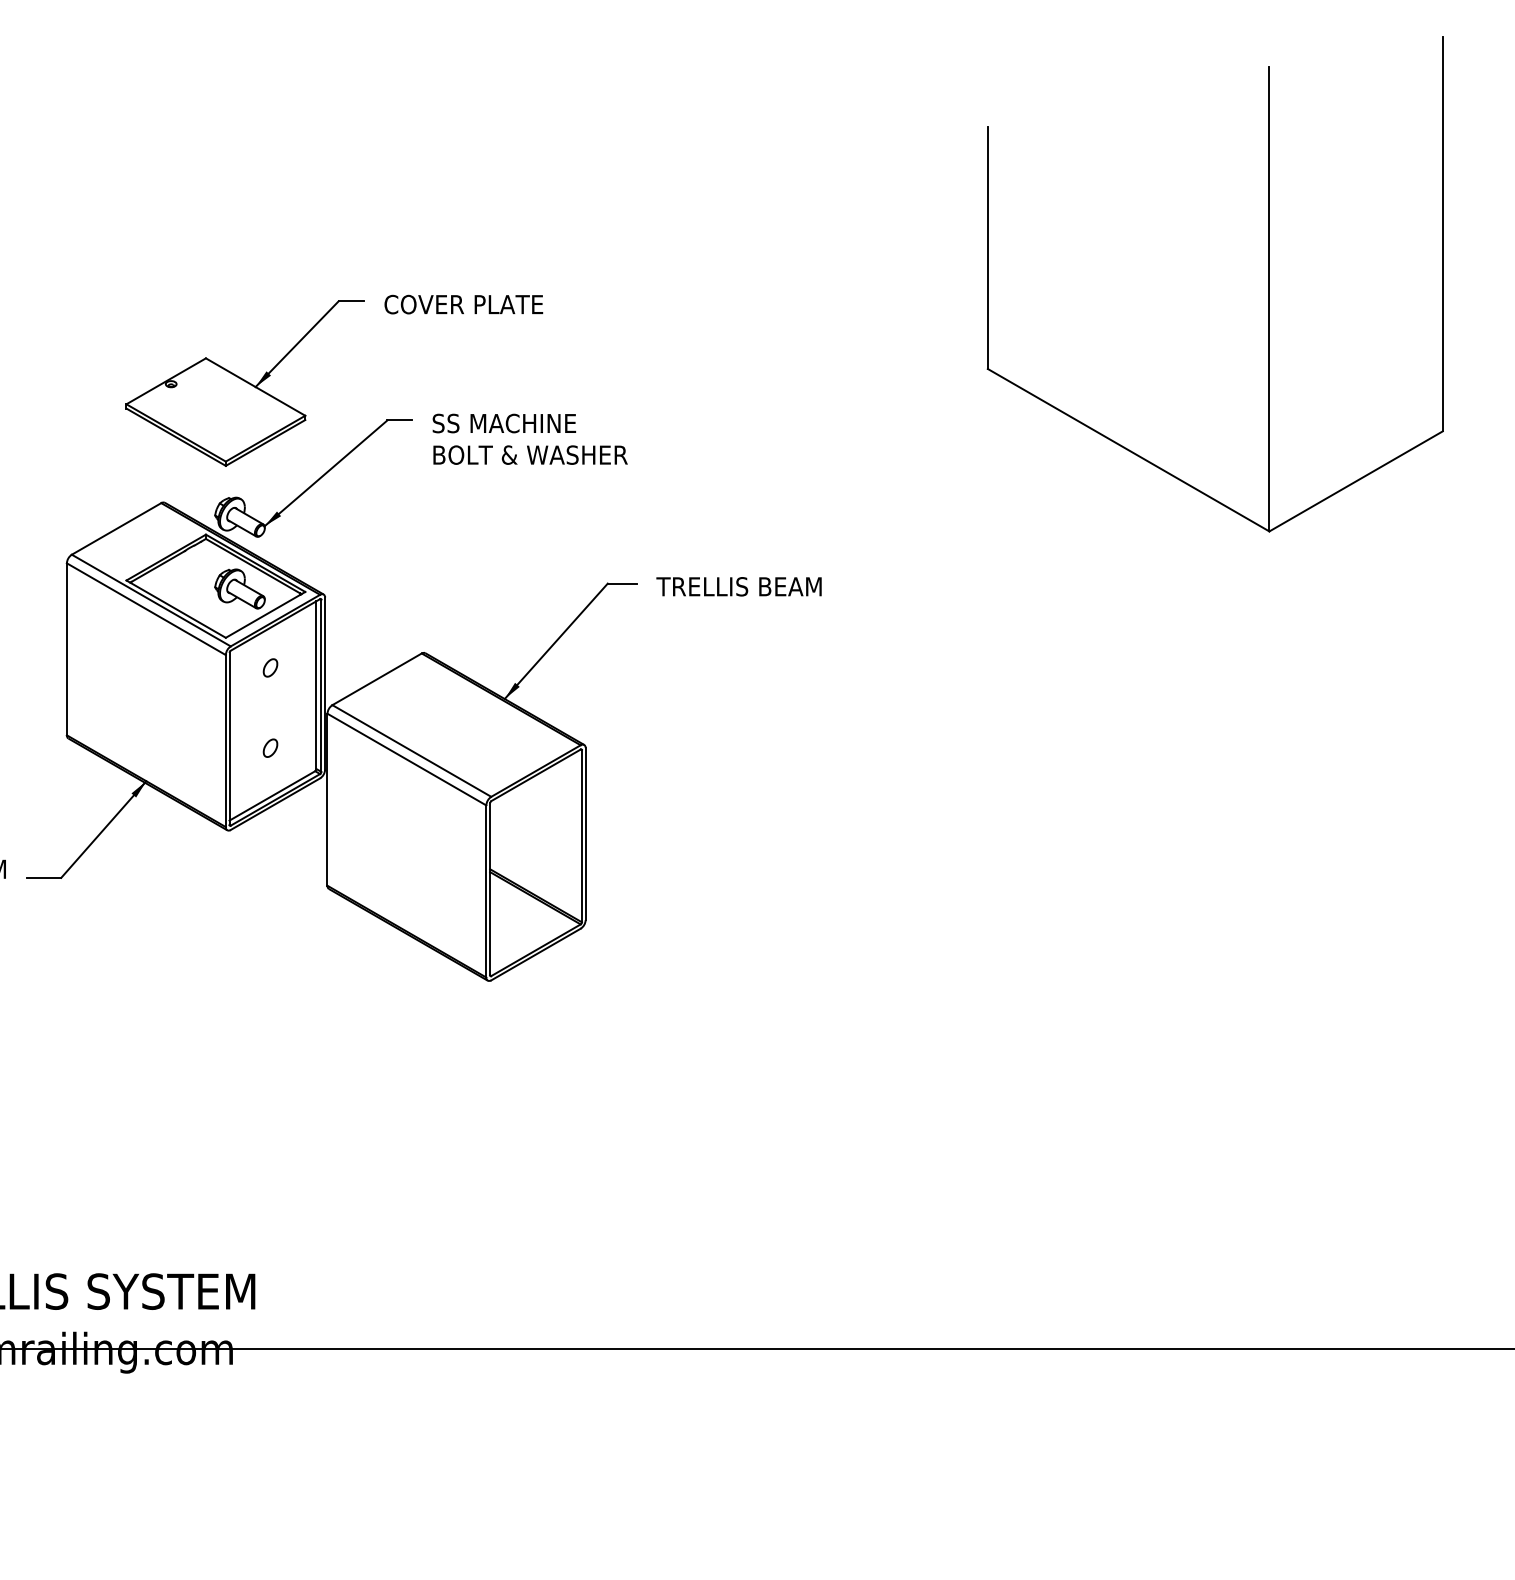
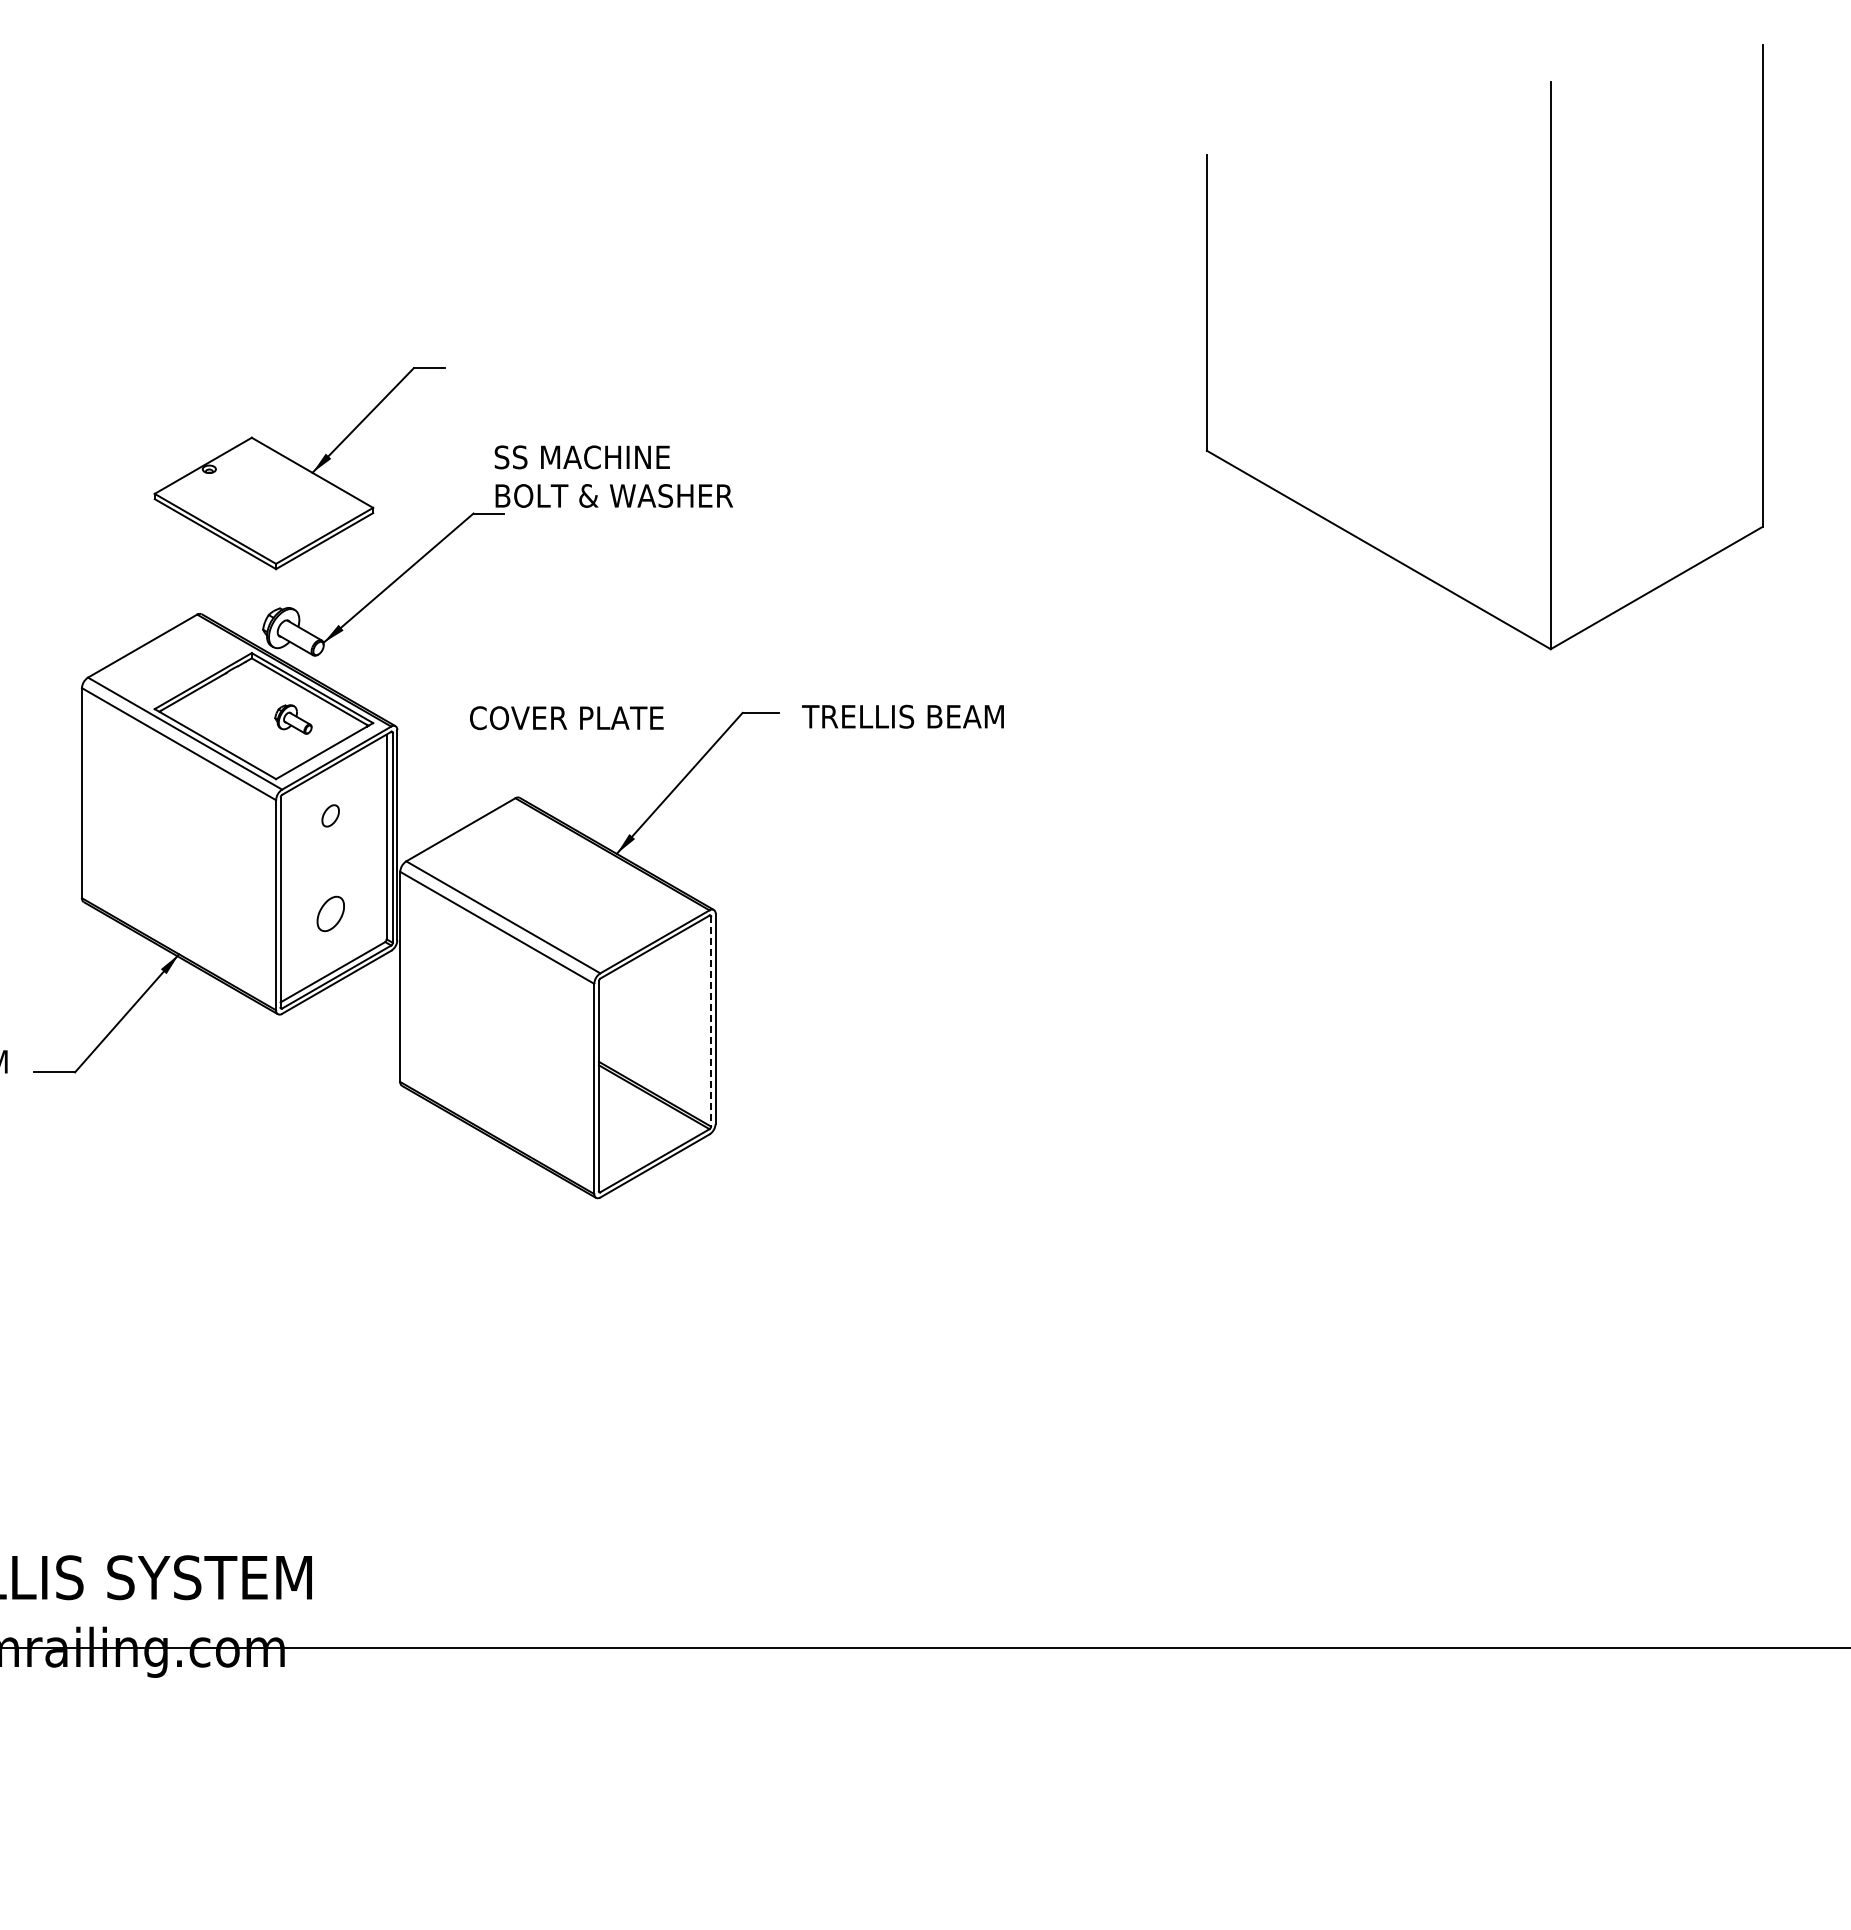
text: (463, 304) -> (566, 718), moved
text: (529, 439) -> (613, 476), moved
part: (240, 589) -> (293, 719), size x0.6
part: (270, 747) -> (330, 913), size x1.6
line: (582, 837) -> (711, 1022), solid -> dashed

